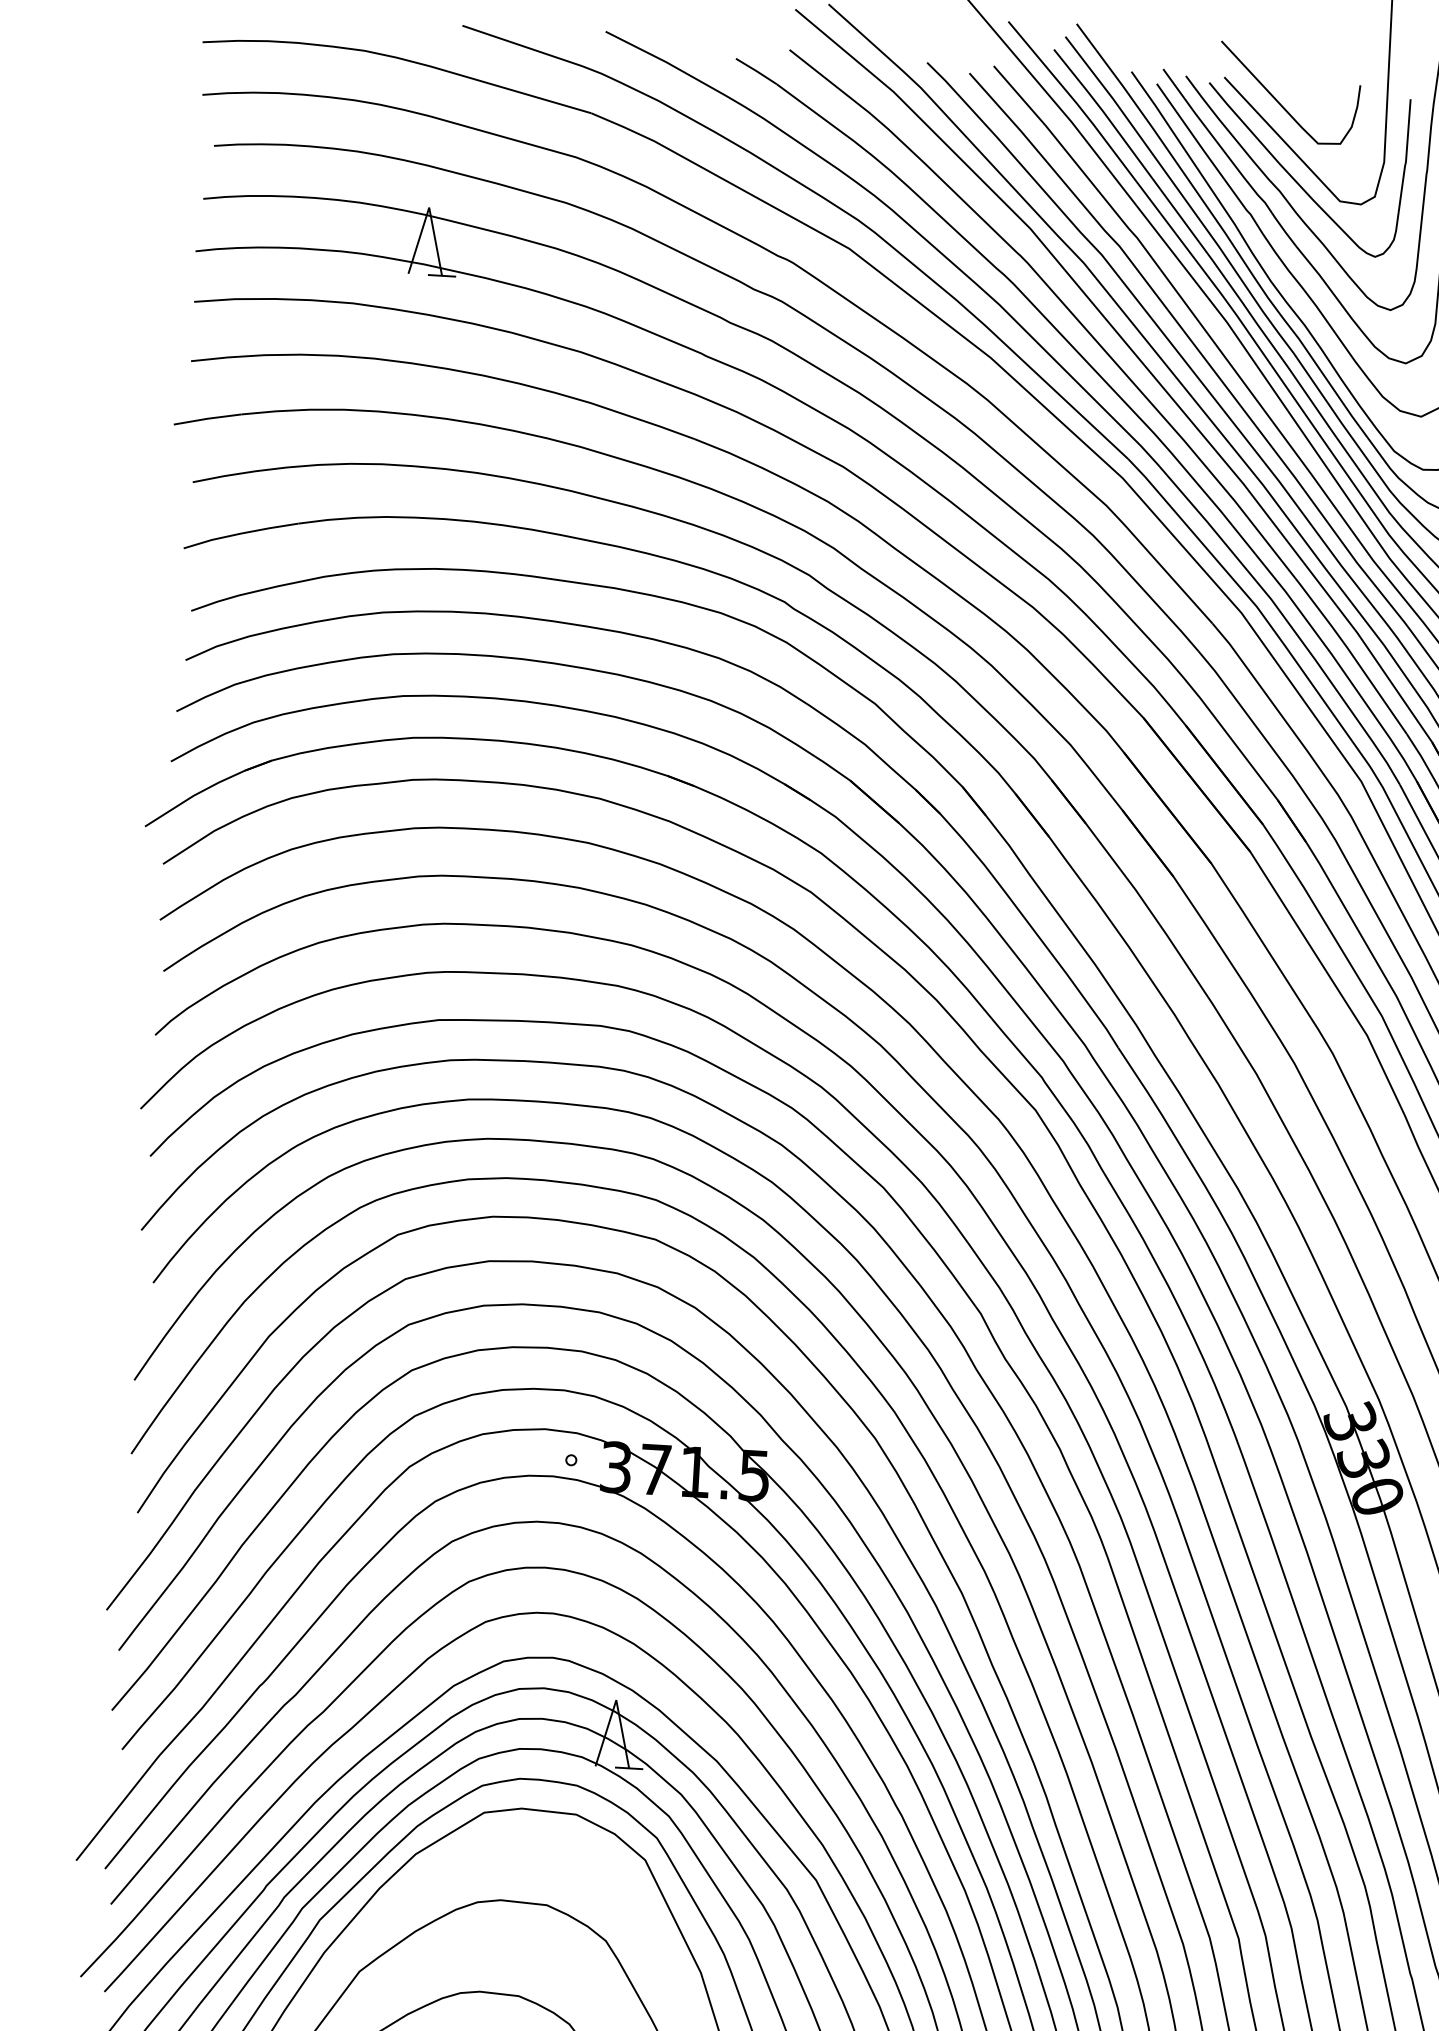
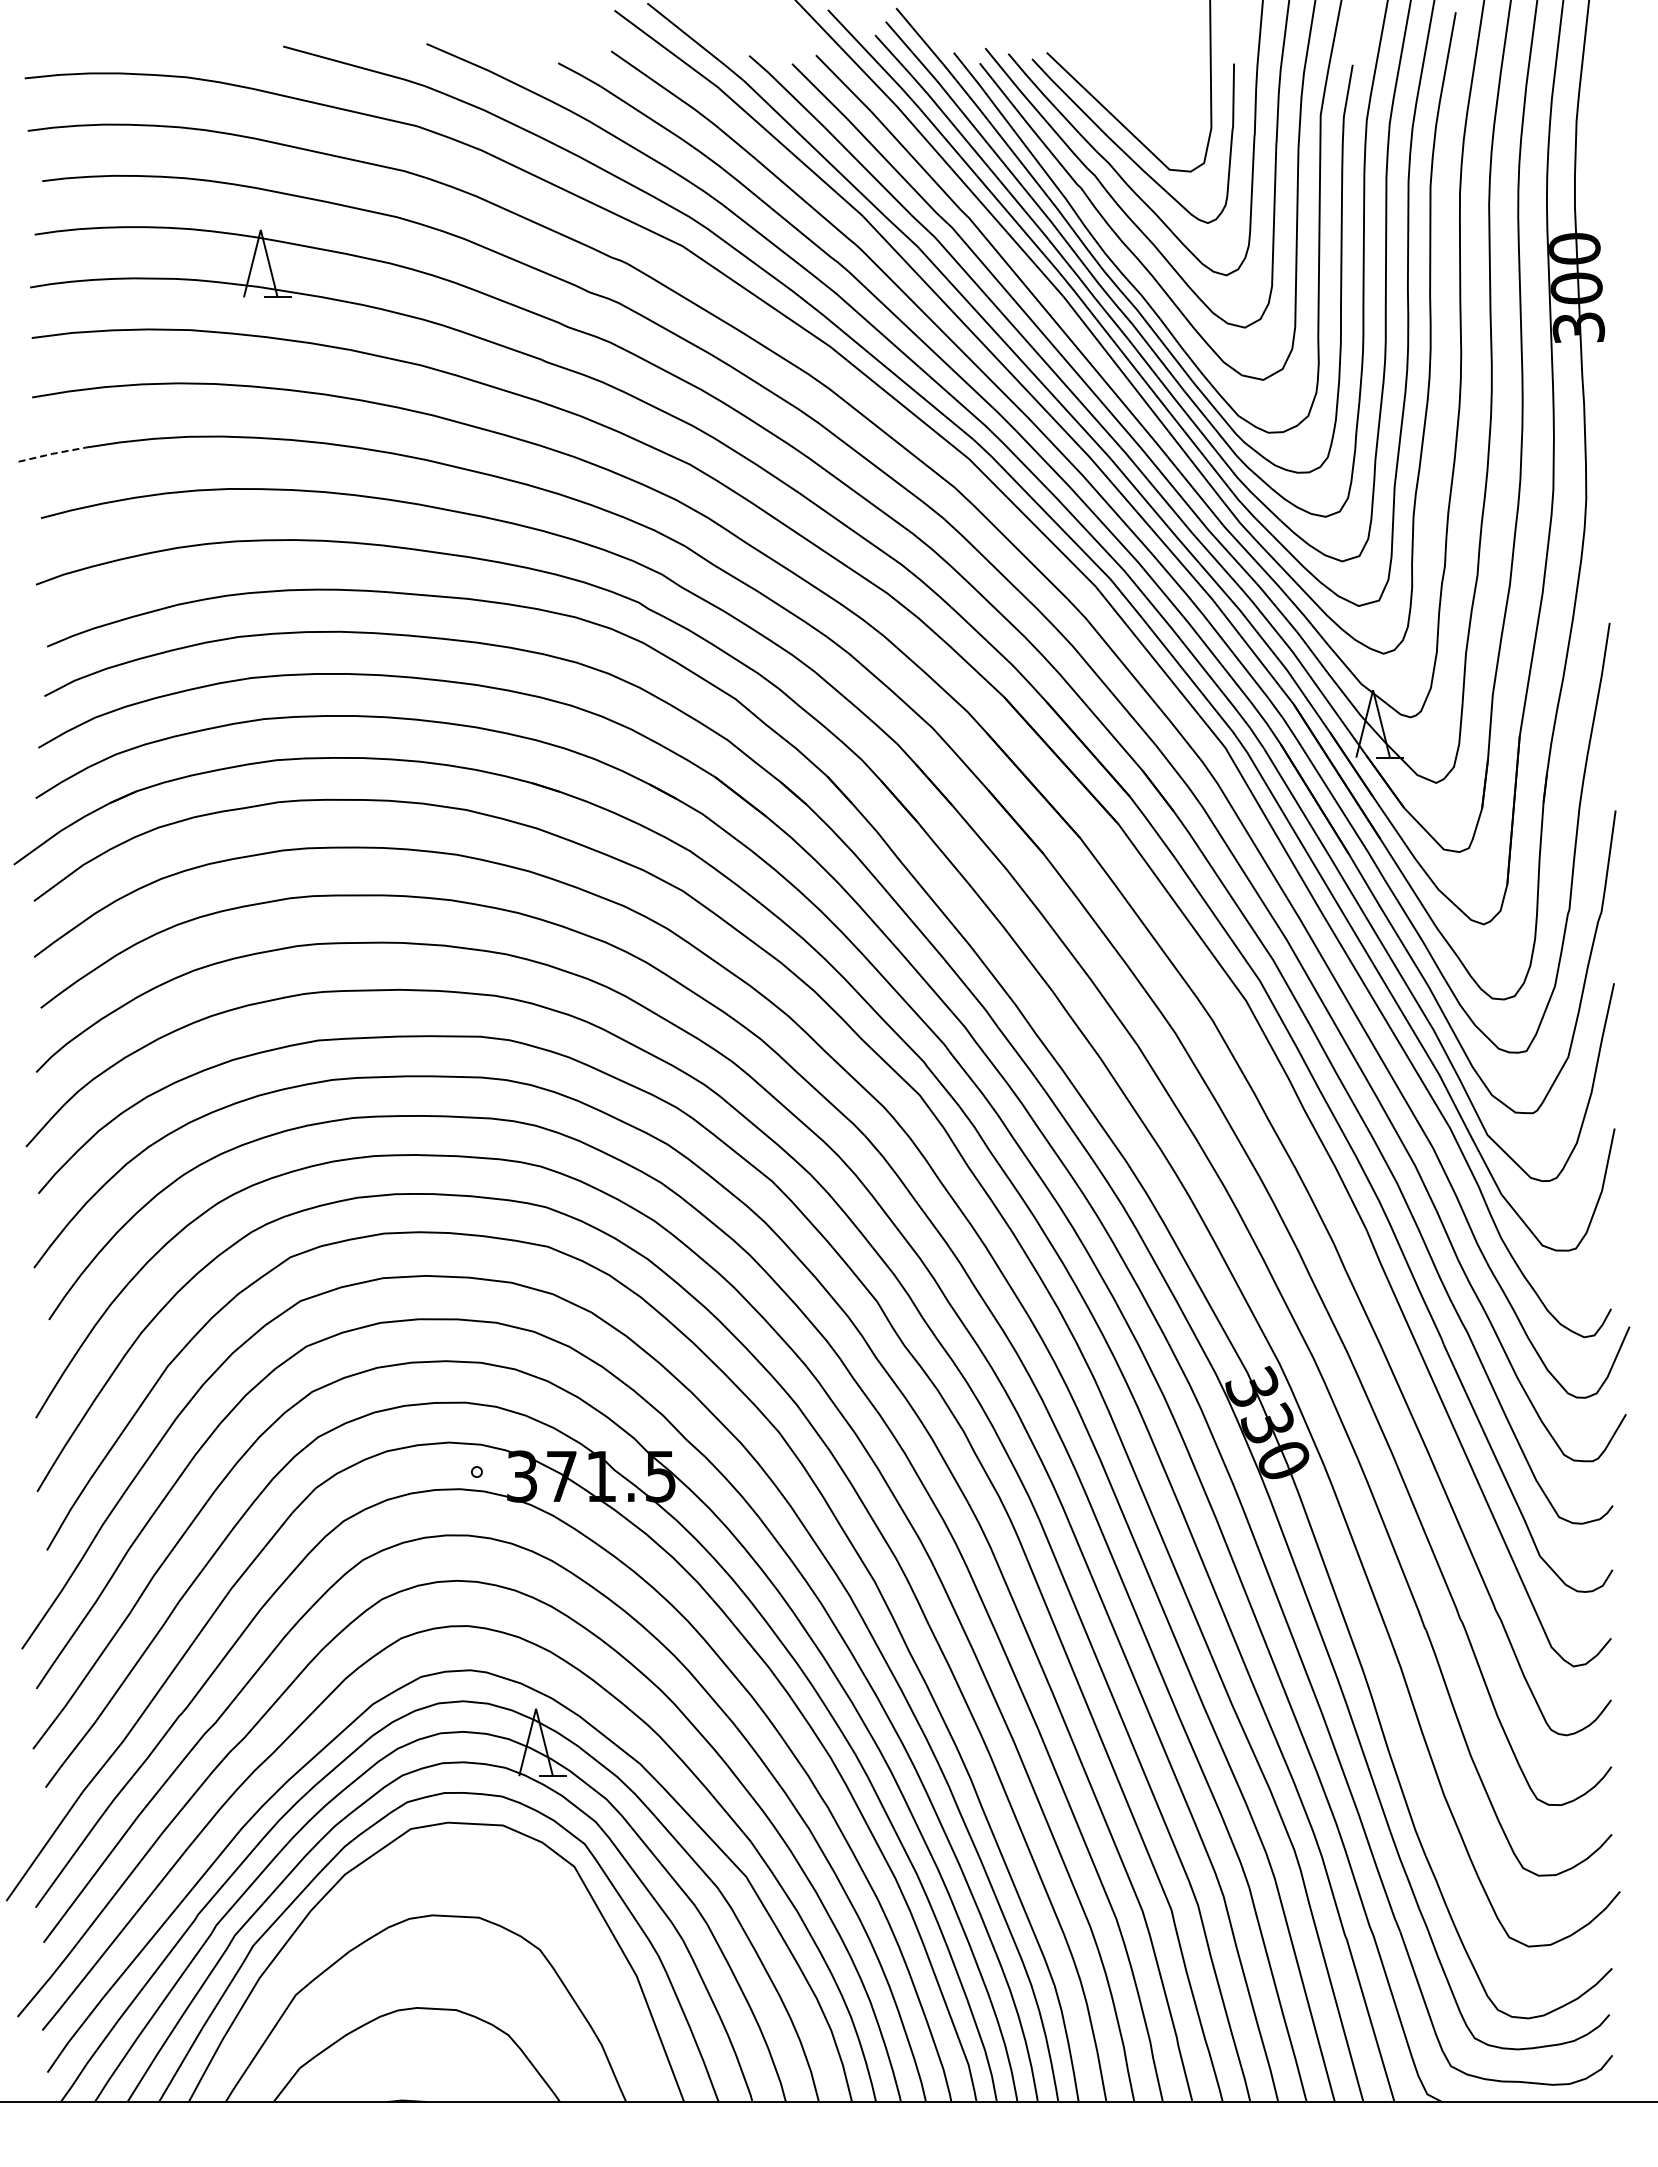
curve: (1279, 102) -> (1103, 74), removed
line: (208, 418) -> (52, 453), solid -> dashed

